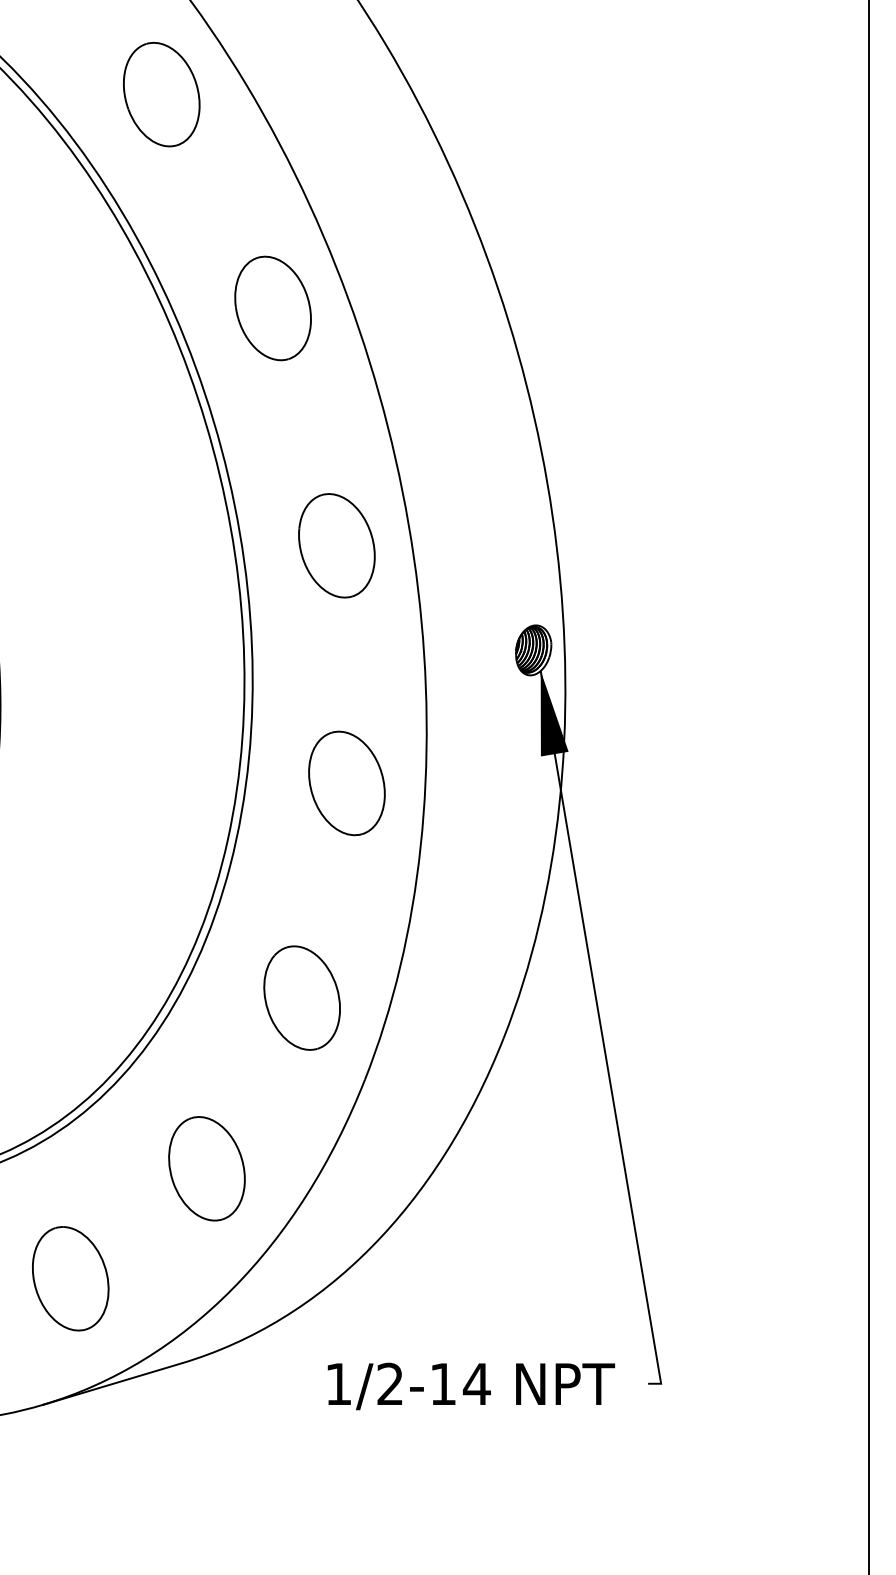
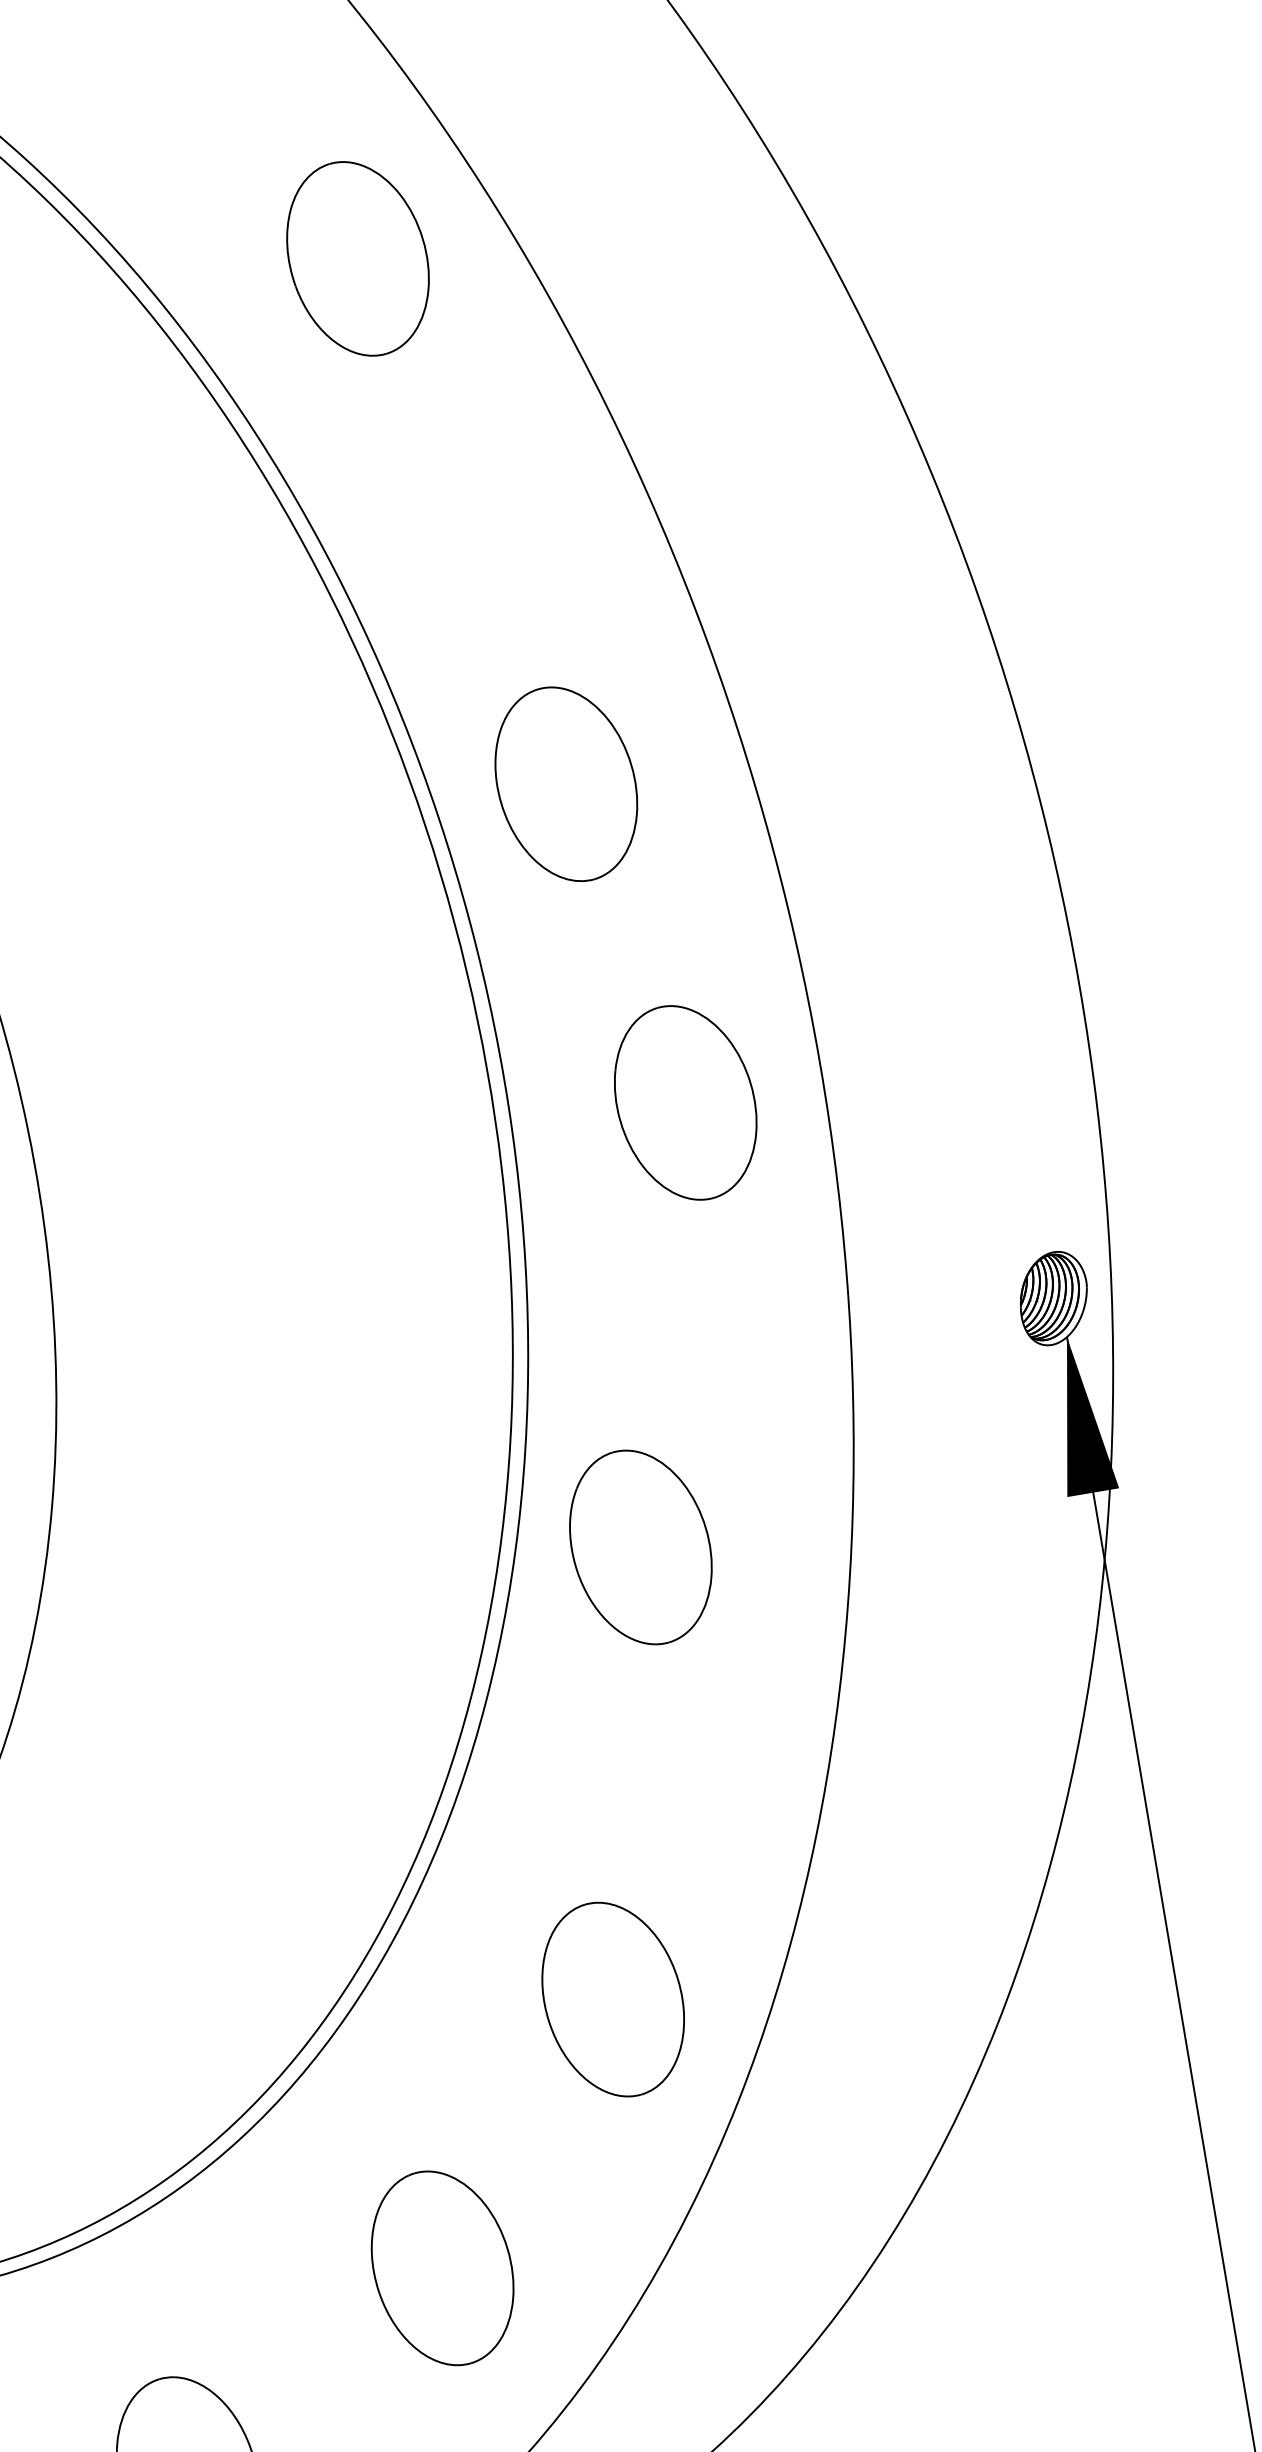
part: (272, 308) -> (565, 784), moved
part: (346, 783) -> (640, 1547), moved
part: (301, 997) -> (611, 1998), moved

